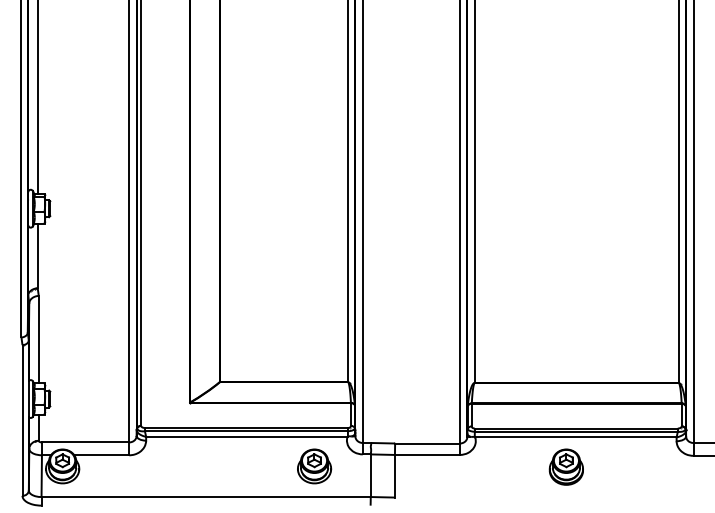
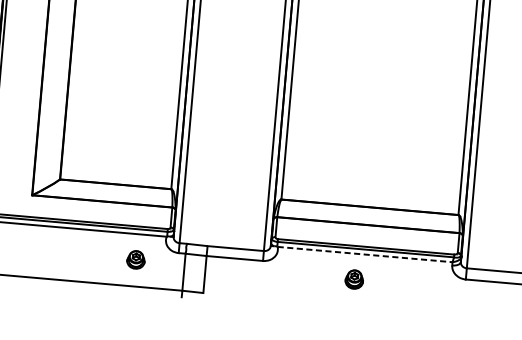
line: (575, 437) -> (364, 254), solid -> dashed
part: (314, 466) -> (135, 259), size x0.6
part: (565, 466) -> (353, 279), size x0.6

